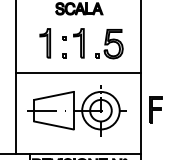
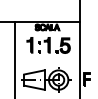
line: (77, 72) -> (46, 60), removed

